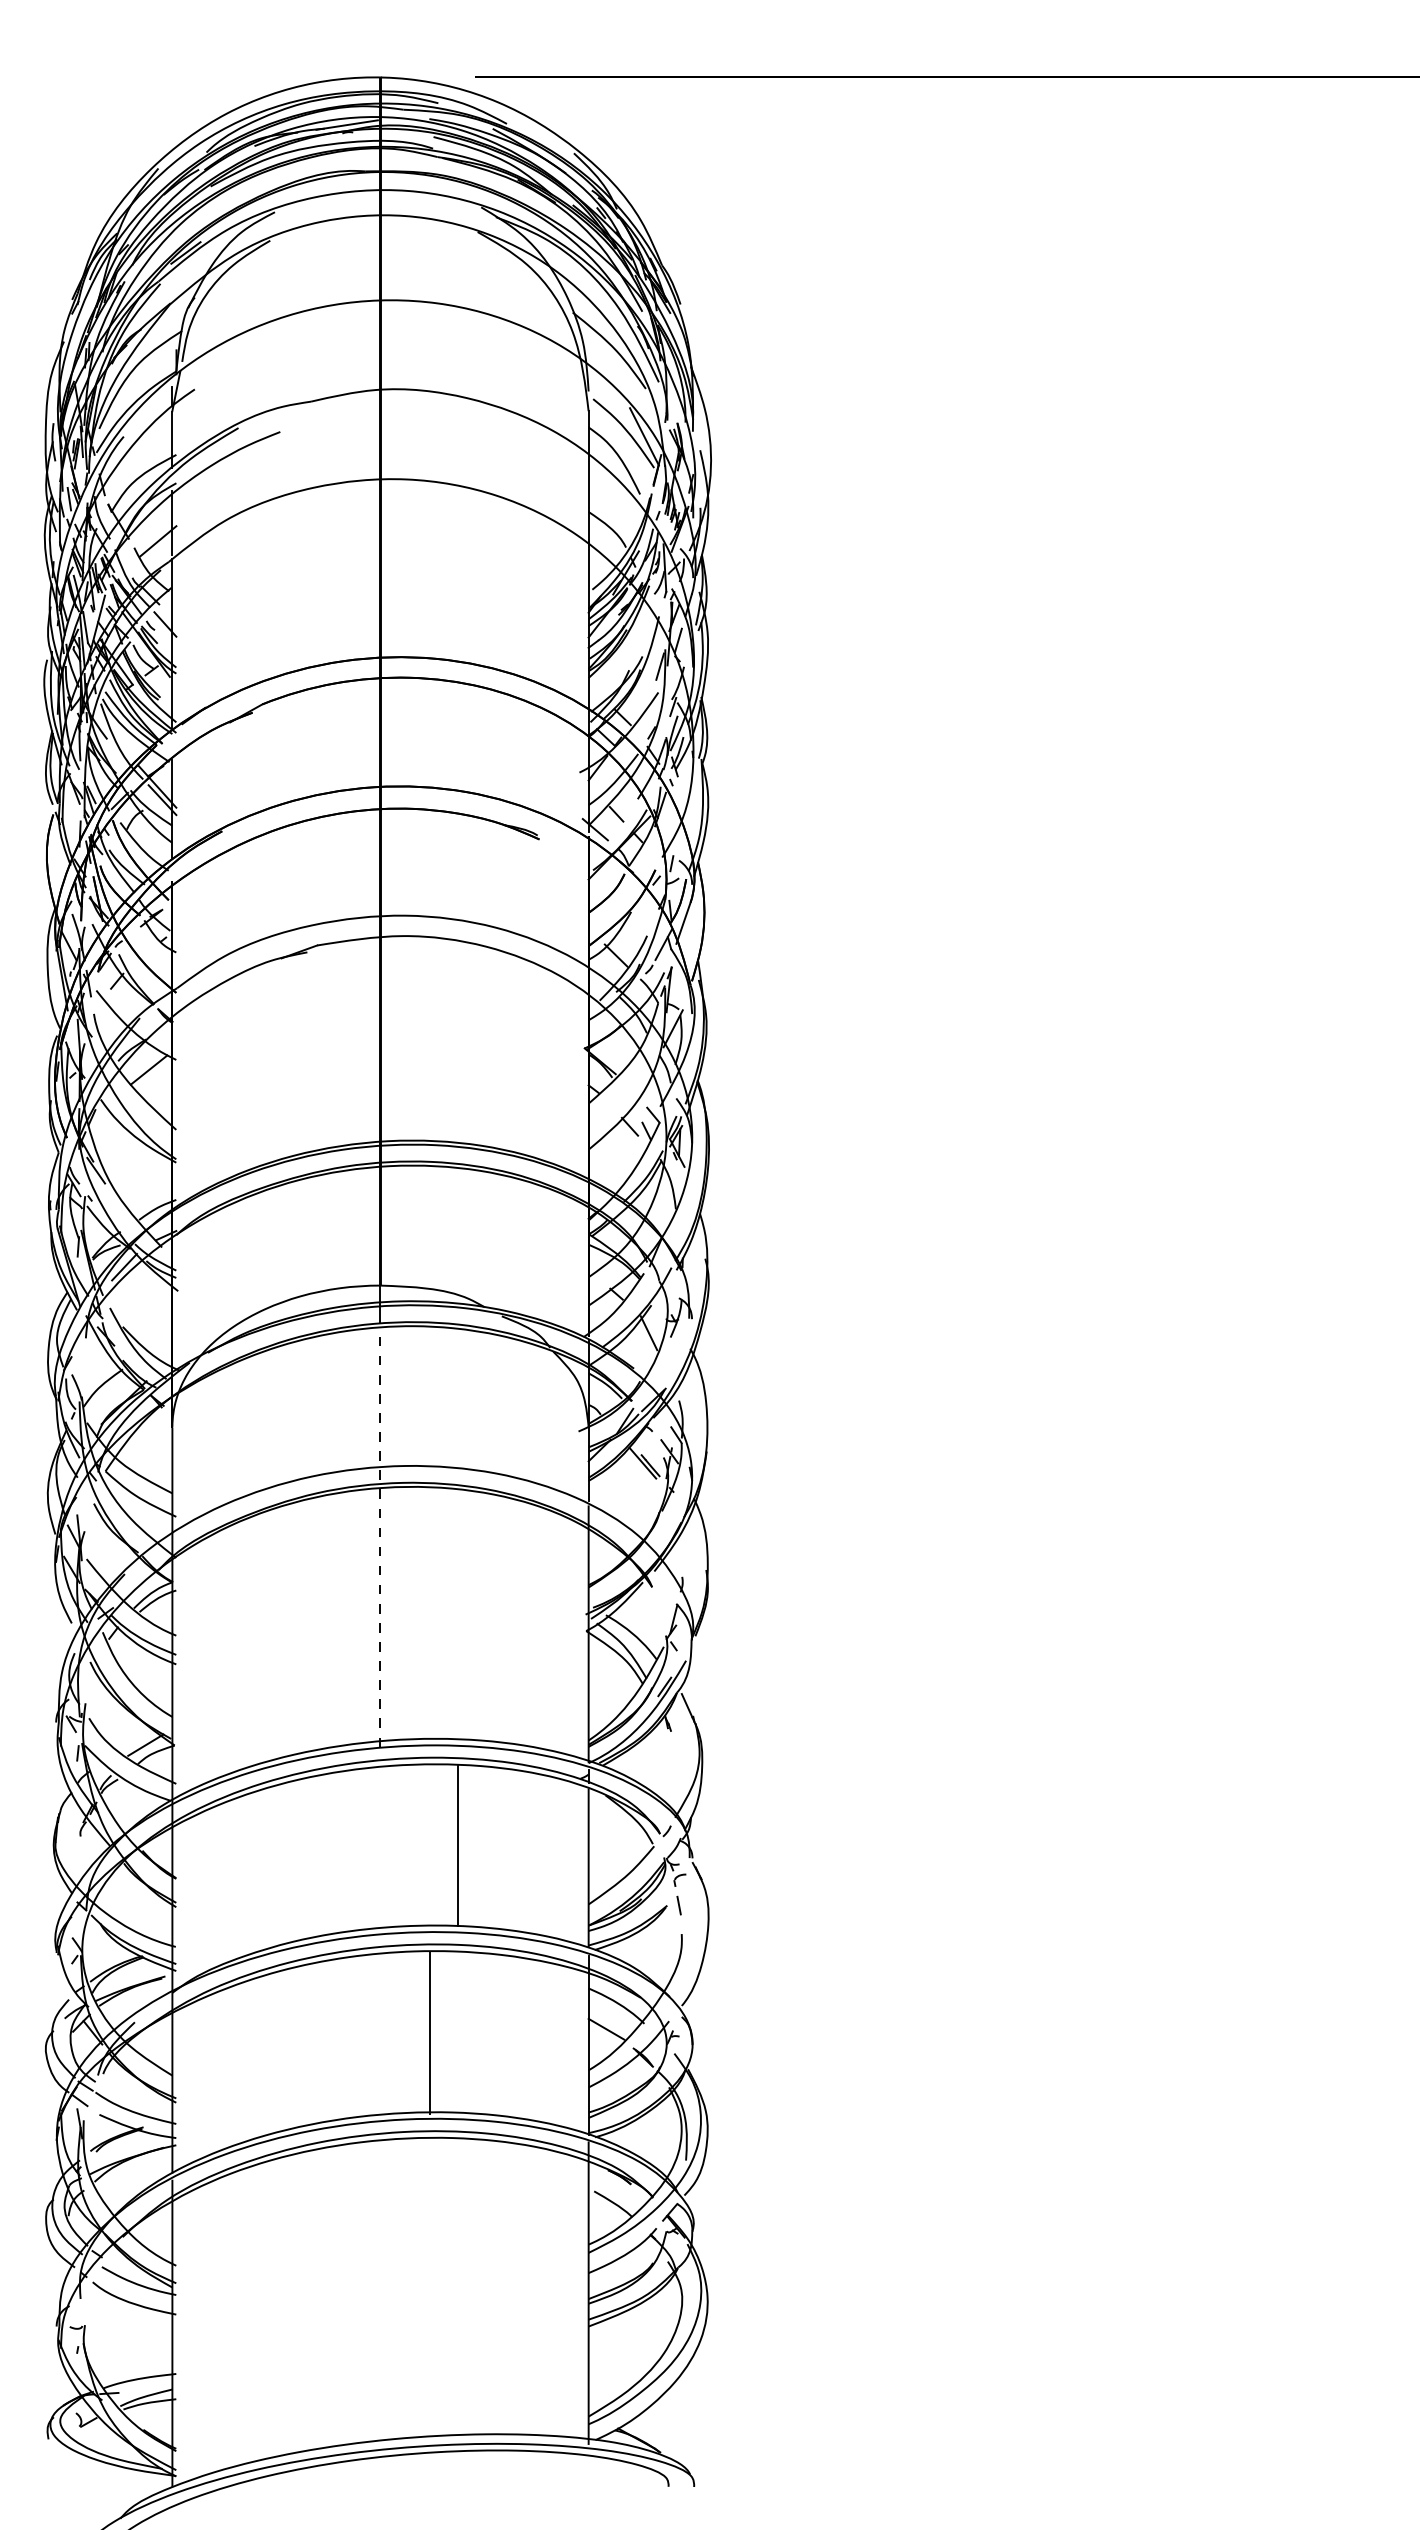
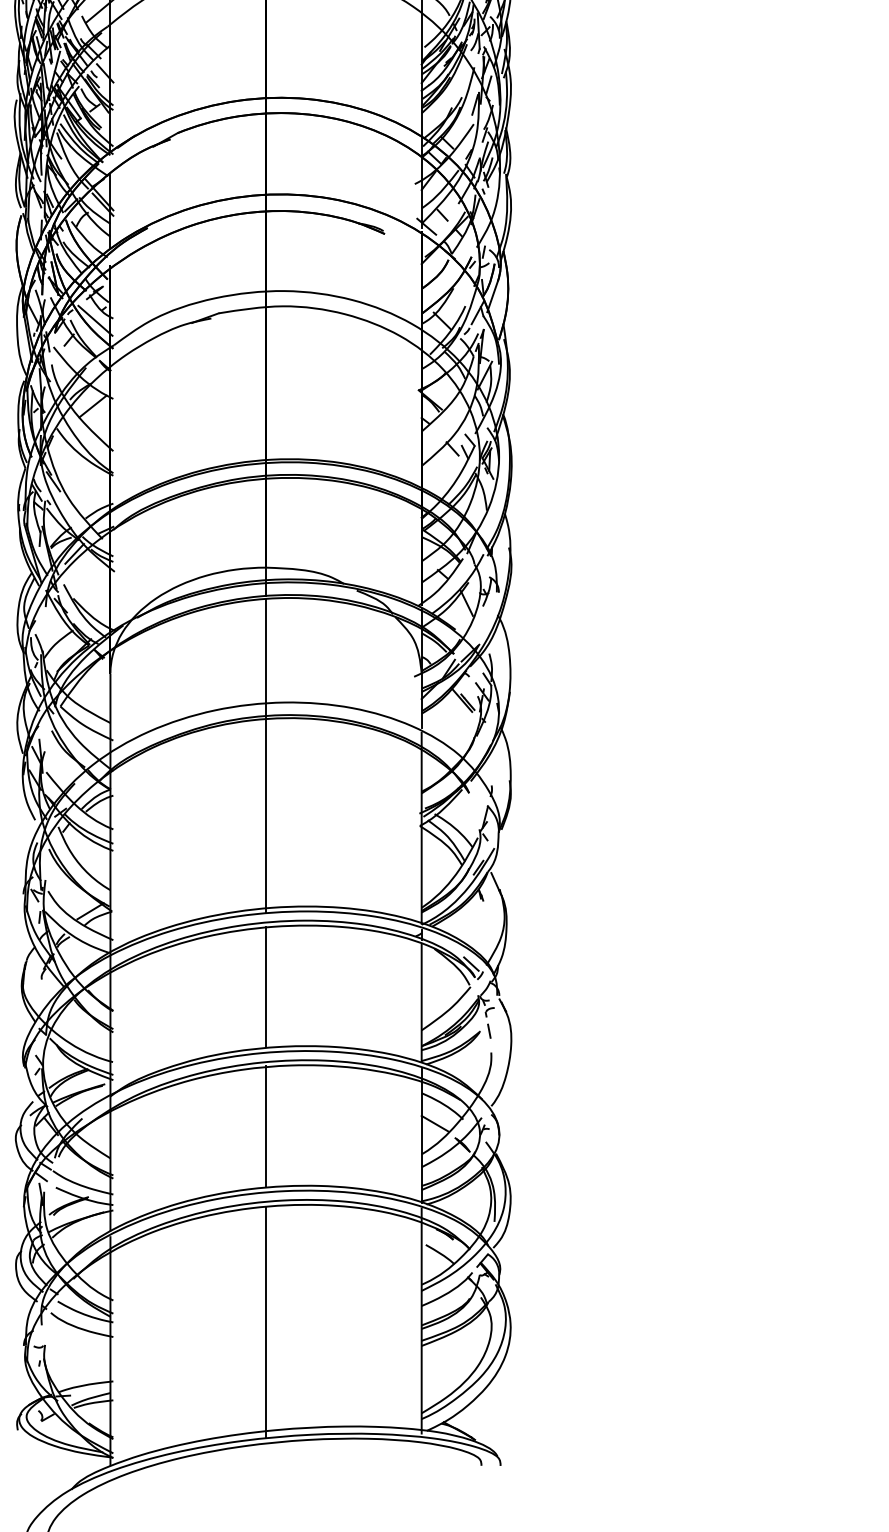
line: (152, 955) -> (95, 320), added
line: (380, 1537) -> (266, 756), dashed -> solid
line: (654, 1815) -> (470, 963), added
line: (458, 1845) -> (266, 986), moved
line: (430, 2032) -> (266, 1126), moved
line: (380, 2294) -> (266, 1322), added

